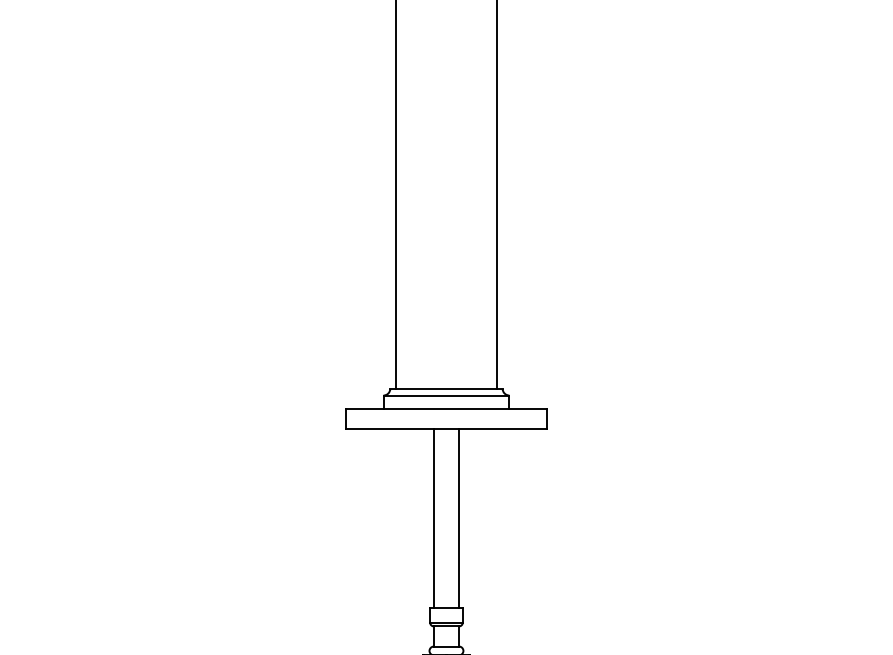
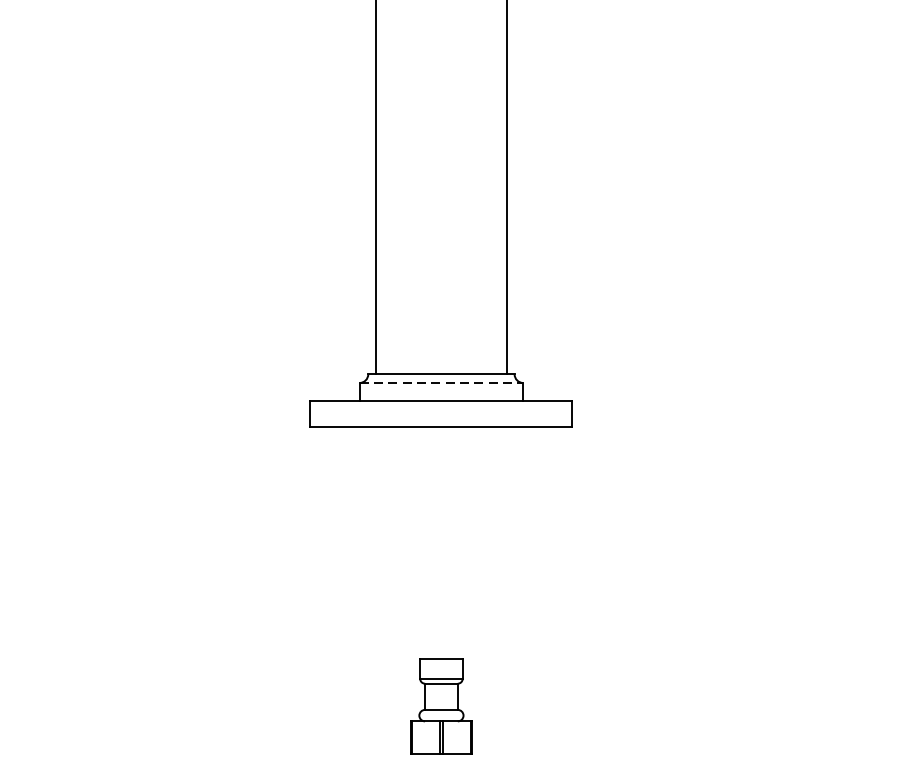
line: (446, 395) -> (441, 382), solid -> dashed
line: (433, 518) -> (424, 543), removed
line: (459, 518) -> (458, 543), removed

